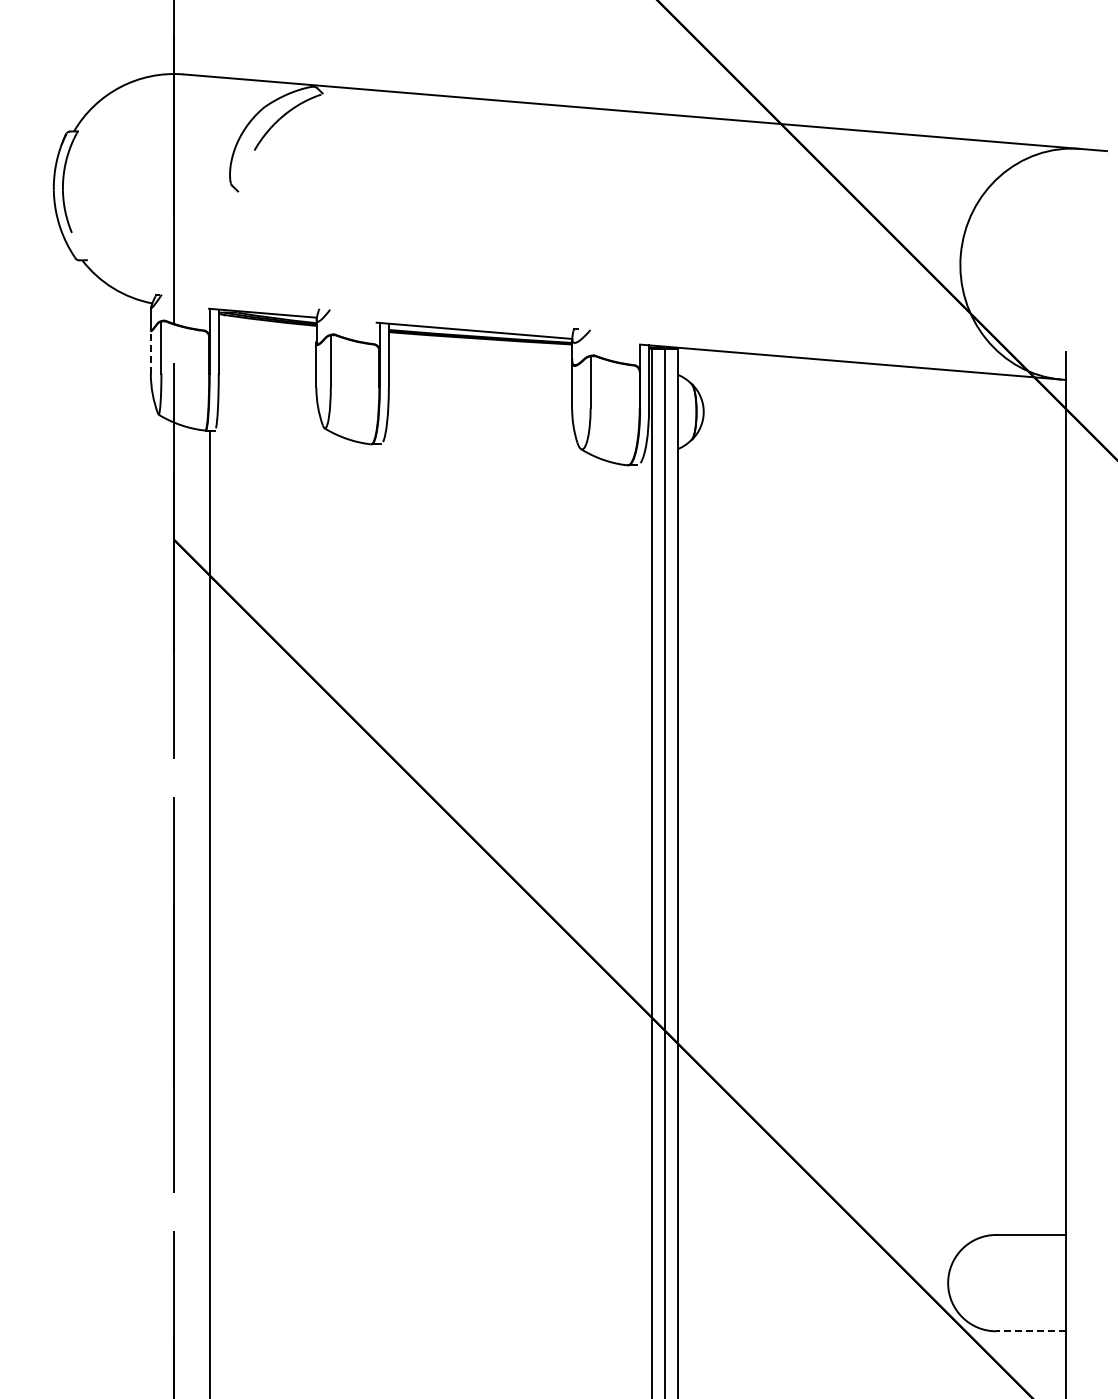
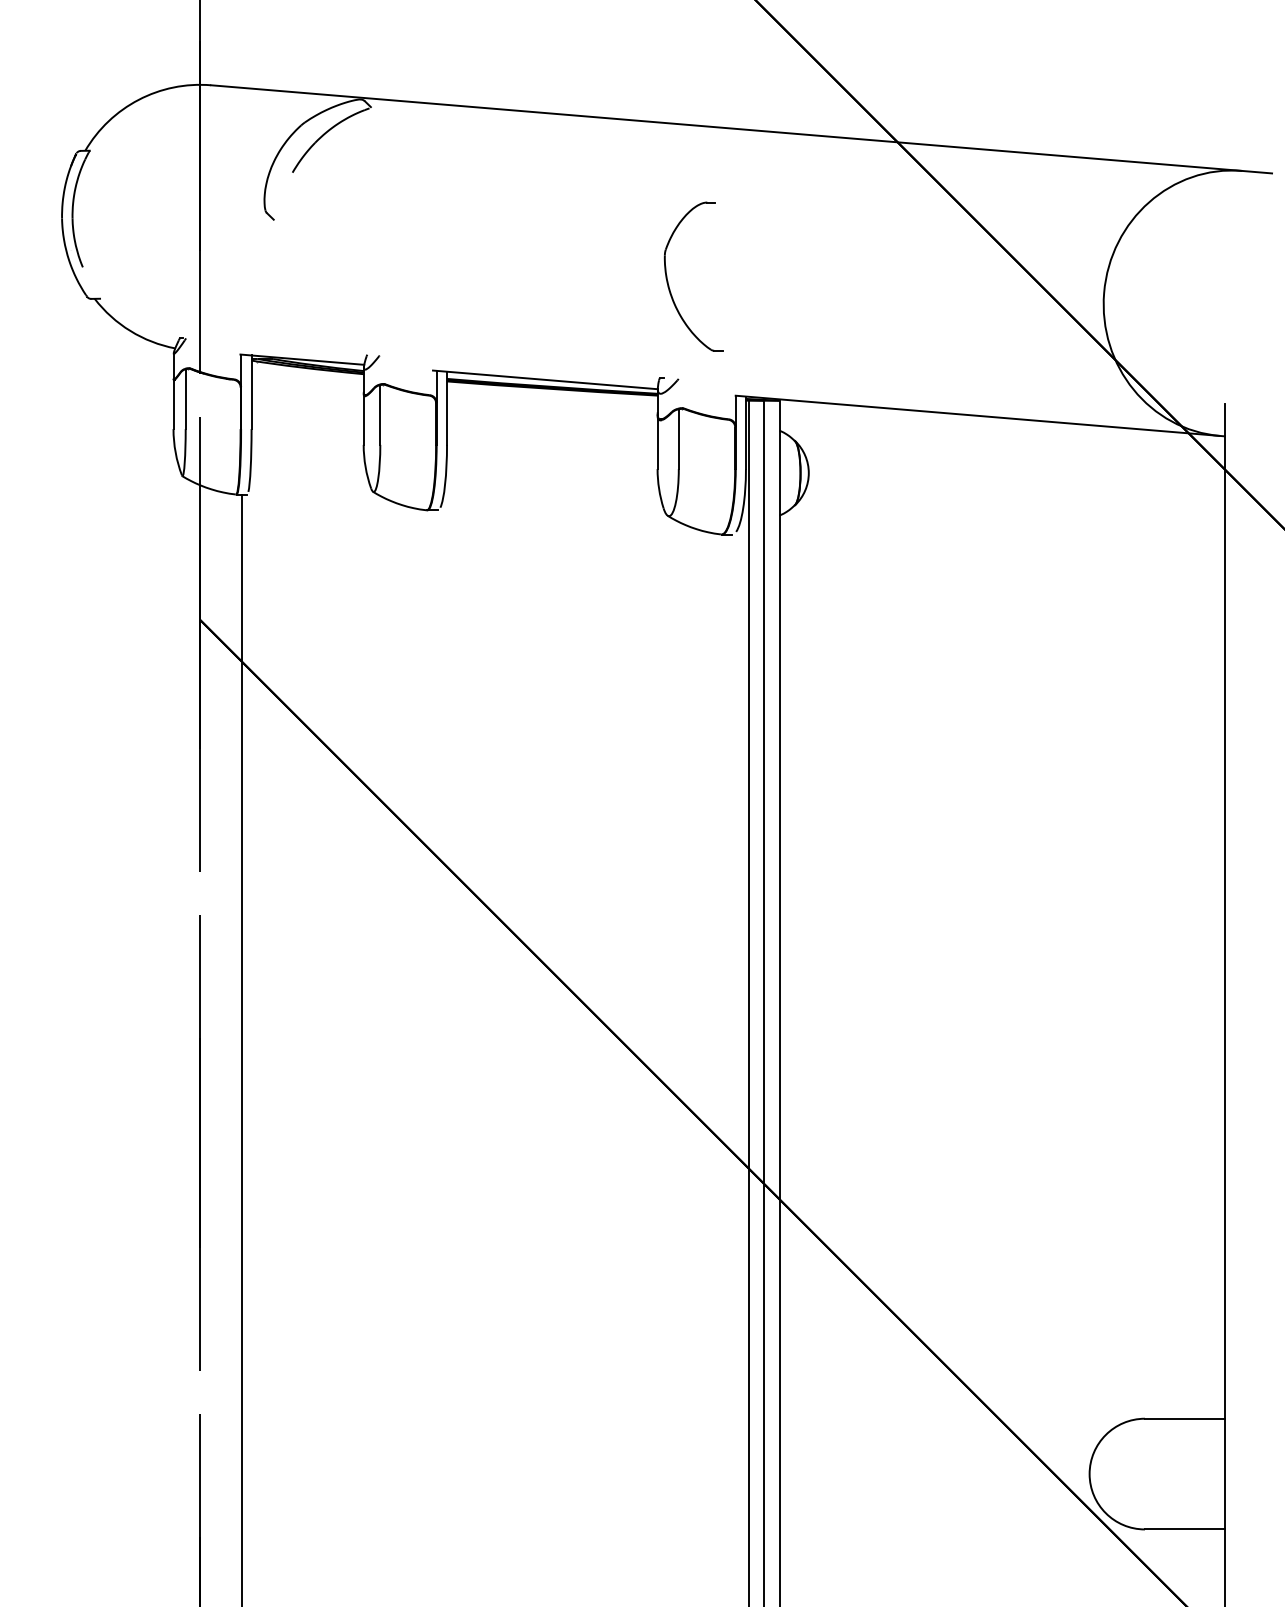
part: (582, 247) -> (669, 284), added
line: (150, 351) -> (173, 403), dashed -> solid
line: (1030, 1331) -> (1184, 1529), dashed -> solid

